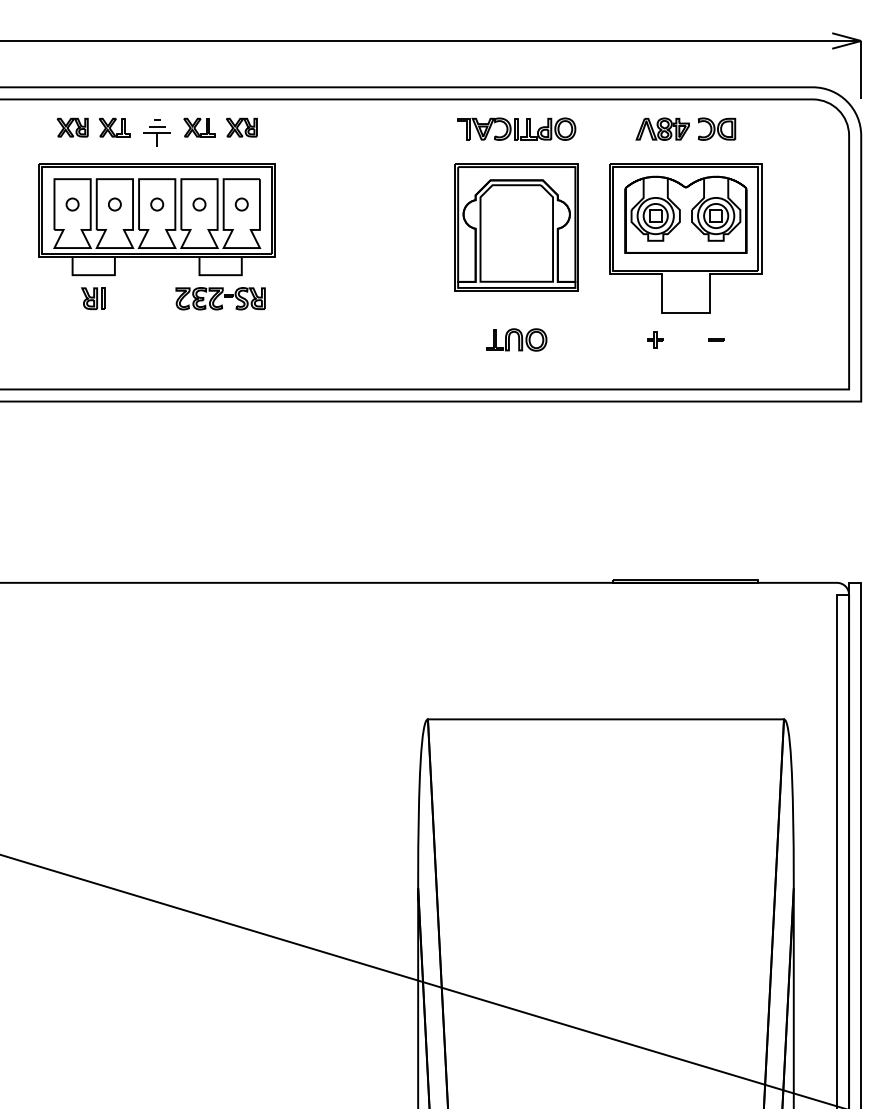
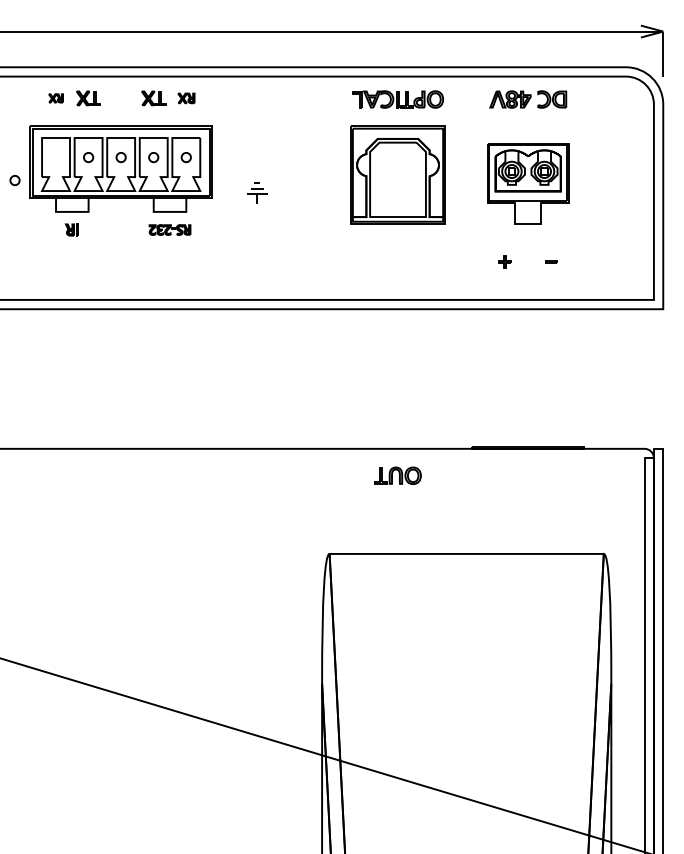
part: (71, 127) -> (55, 98), size x0.6
part: (242, 127) -> (186, 98), size x0.7
part: (157, 131) -> (257, 192), moved
part: (71, 204) -> (14, 180), moved
part: (684, 238) -> (527, 183), size x0.7
part: (92, 298) -> (71, 229), size x0.7
part: (219, 298) -> (169, 229), size x0.6
part: (516, 339) -> (397, 475), moved

